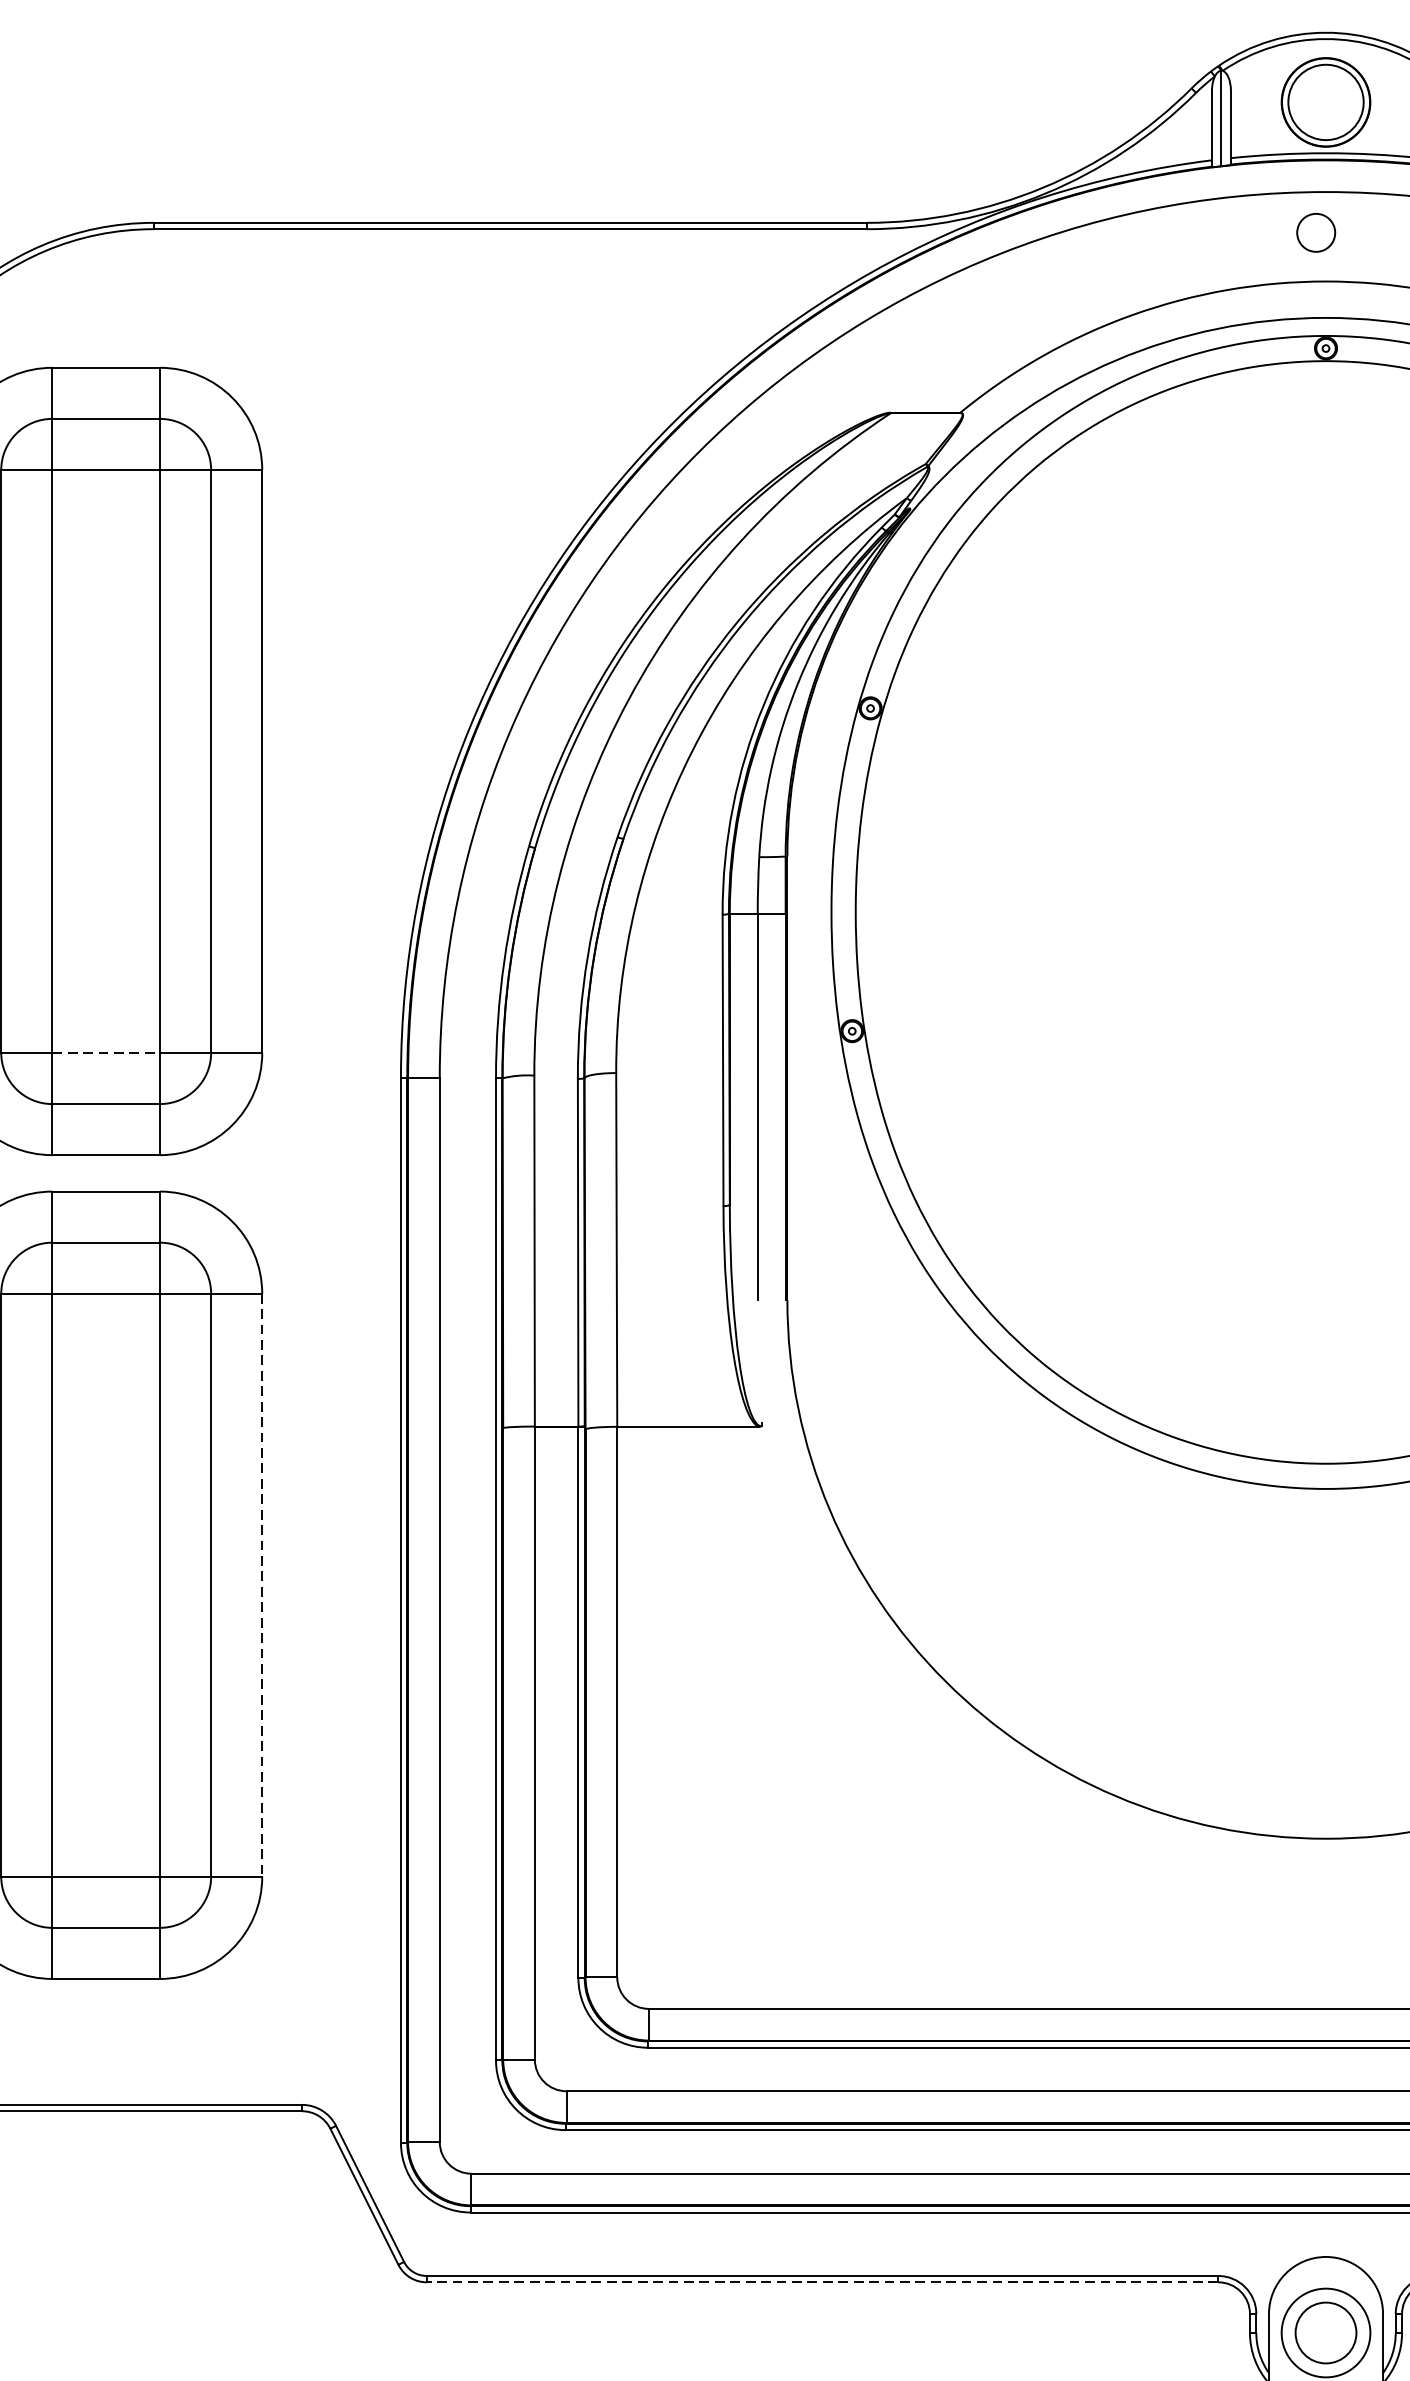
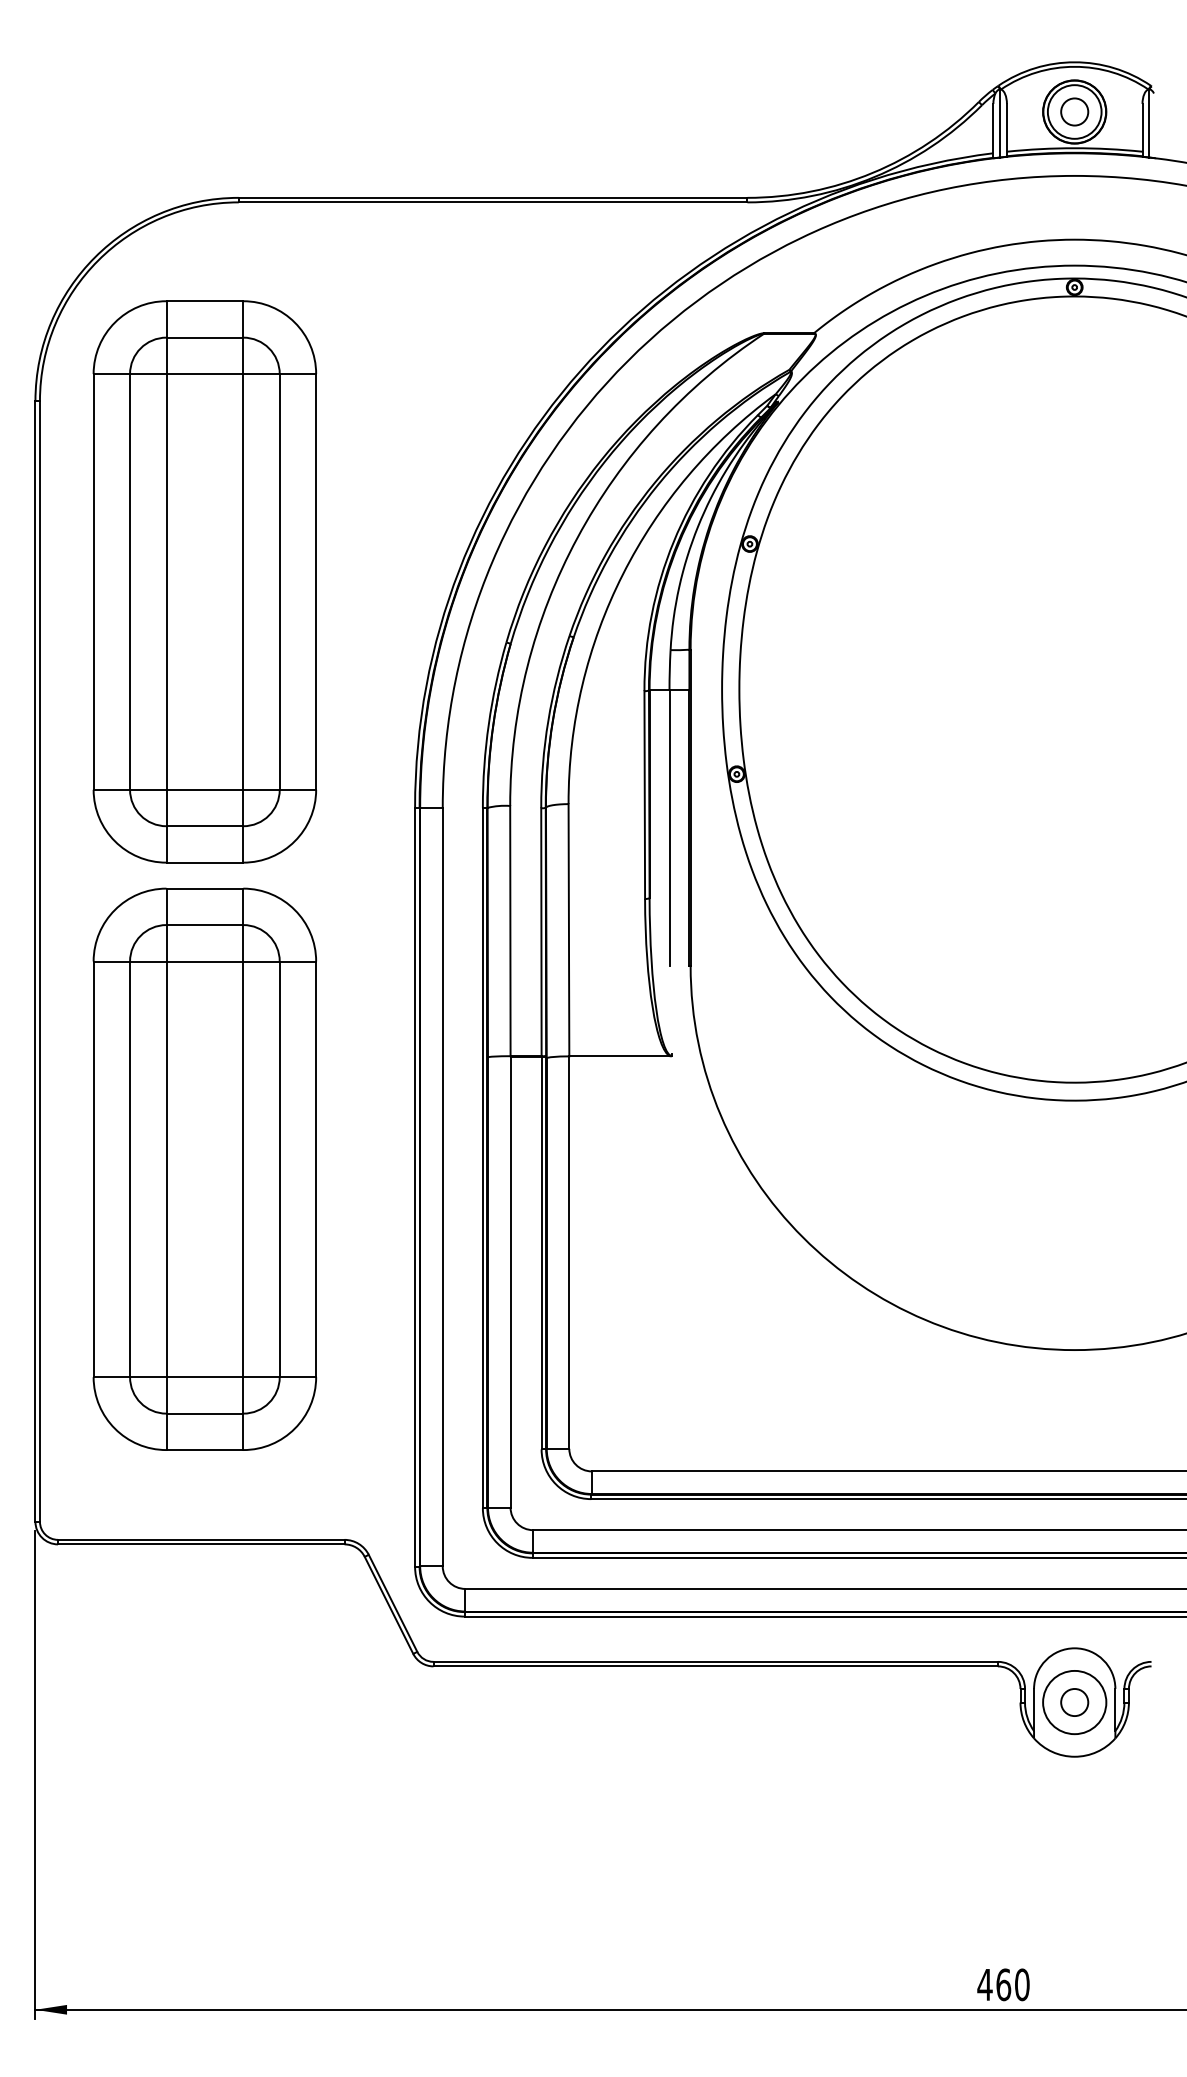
circle: (1315, 232) -> (1074, 111), moved
line: (107, 1052) -> (205, 789), dashed -> solid
line: (262, 1585) -> (316, 1169), dashed -> solid
line: (822, 2282) -> (715, 1666), dashed -> solid
circle: (1325, 2332) -> (1074, 1702), size x0.62

